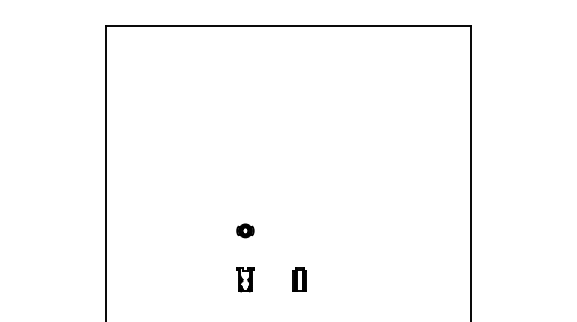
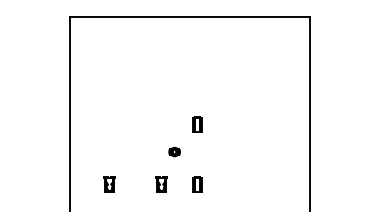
part: (299, 189) -> (197, 124), added
part: (245, 230) -> (174, 151), moved
part: (166, 280) -> (109, 184), added

